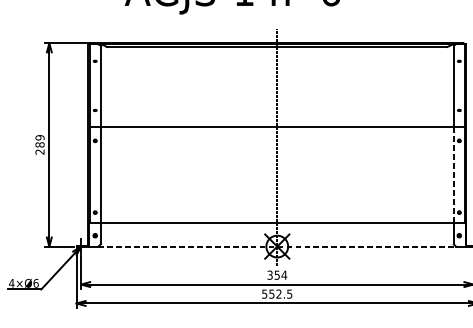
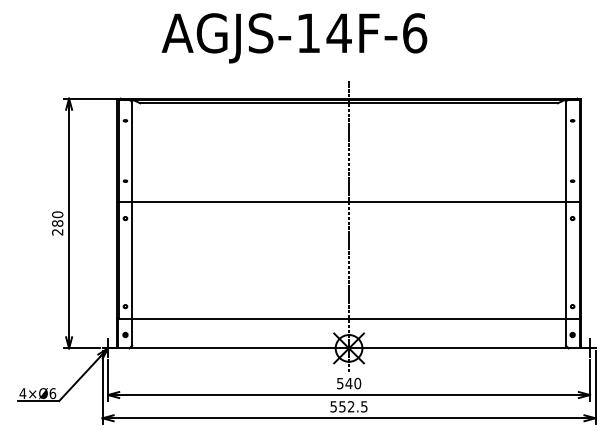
text: (39, 137) -> (57, 214), 289 -> 280
line: (453, 175) -> (565, 260), dashed -> solid
line: (277, 246) -> (349, 348), dashed -> solid
text: (277, 275) -> (349, 383), 354 -> 540

